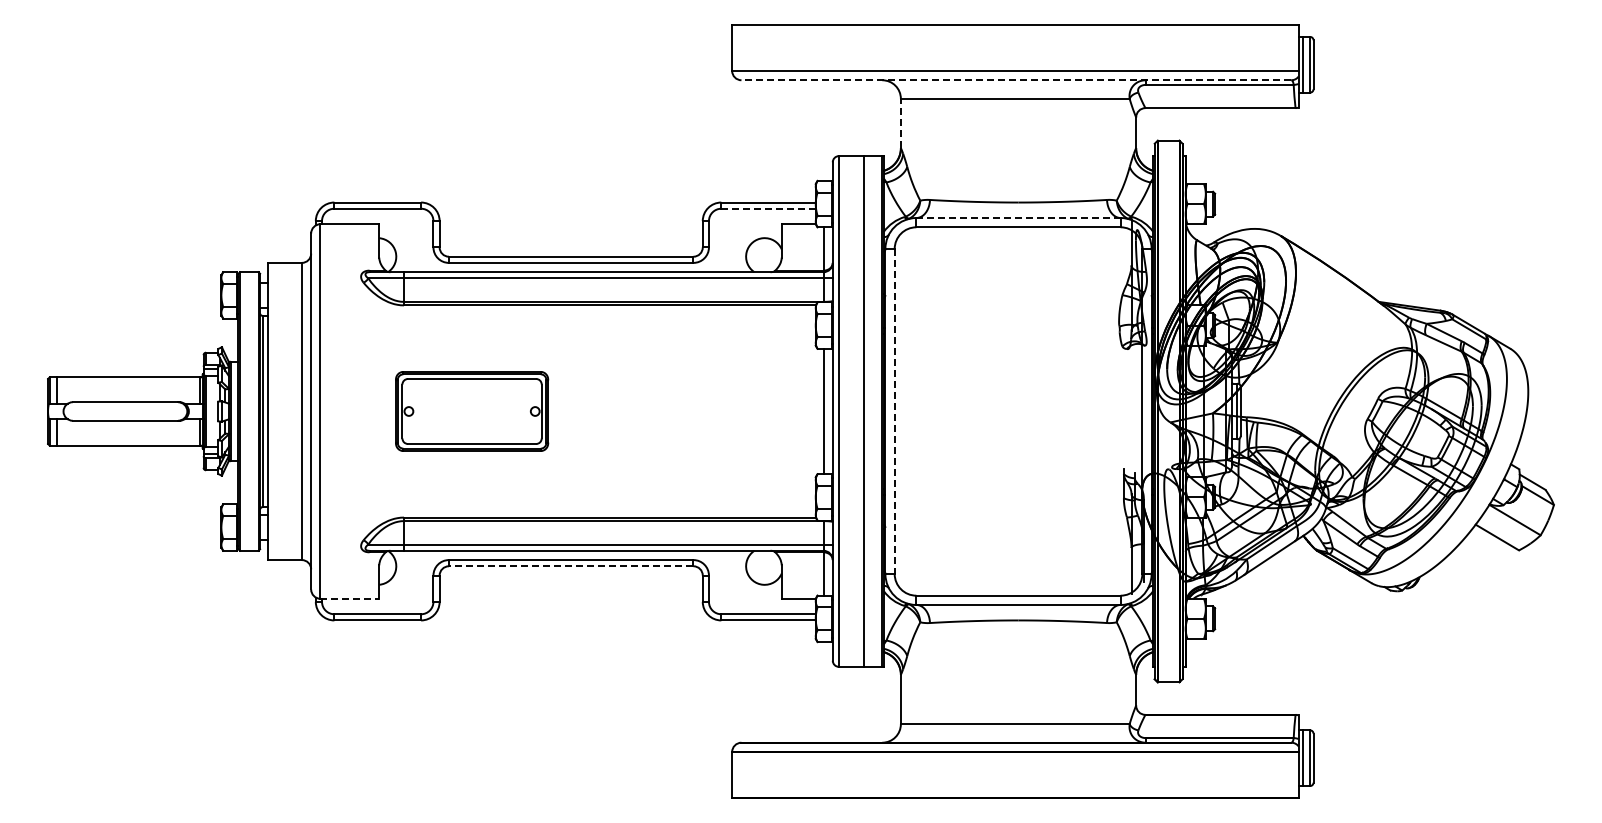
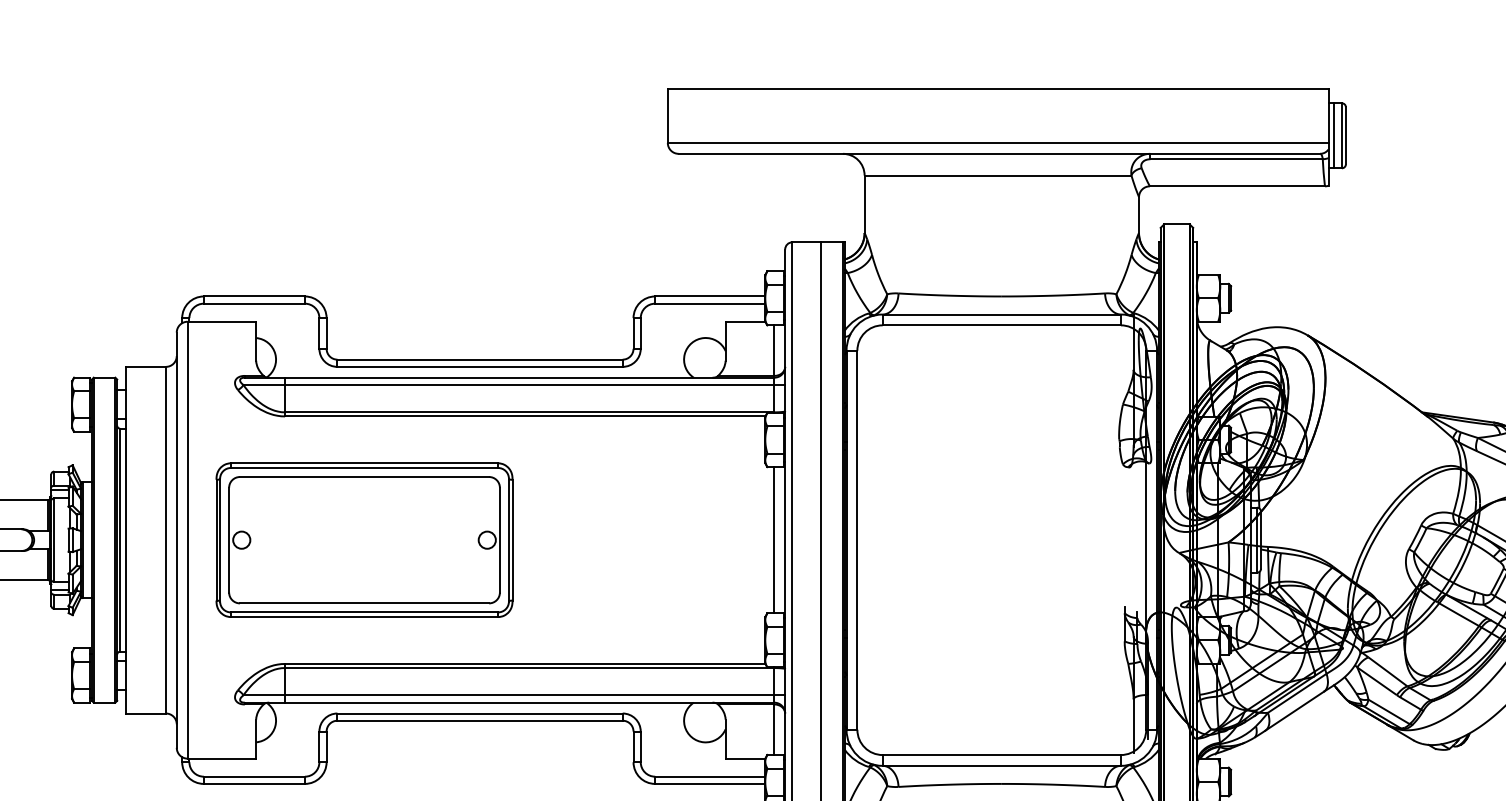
line: (1016, 80) -> (999, 154), dashed -> solid
line: (900, 123) -> (864, 204), dashed -> solid
line: (768, 208) -> (710, 303), dashed -> solid
line: (1018, 218) -> (1001, 315), dashed -> solid
part: (471, 411) -> (363, 540), size x1.67
line: (894, 411) -> (857, 540), dashed -> solid
line: (570, 566) -> (479, 720), dashed -> solid
line: (350, 598) -> (222, 758), dashed -> solid

